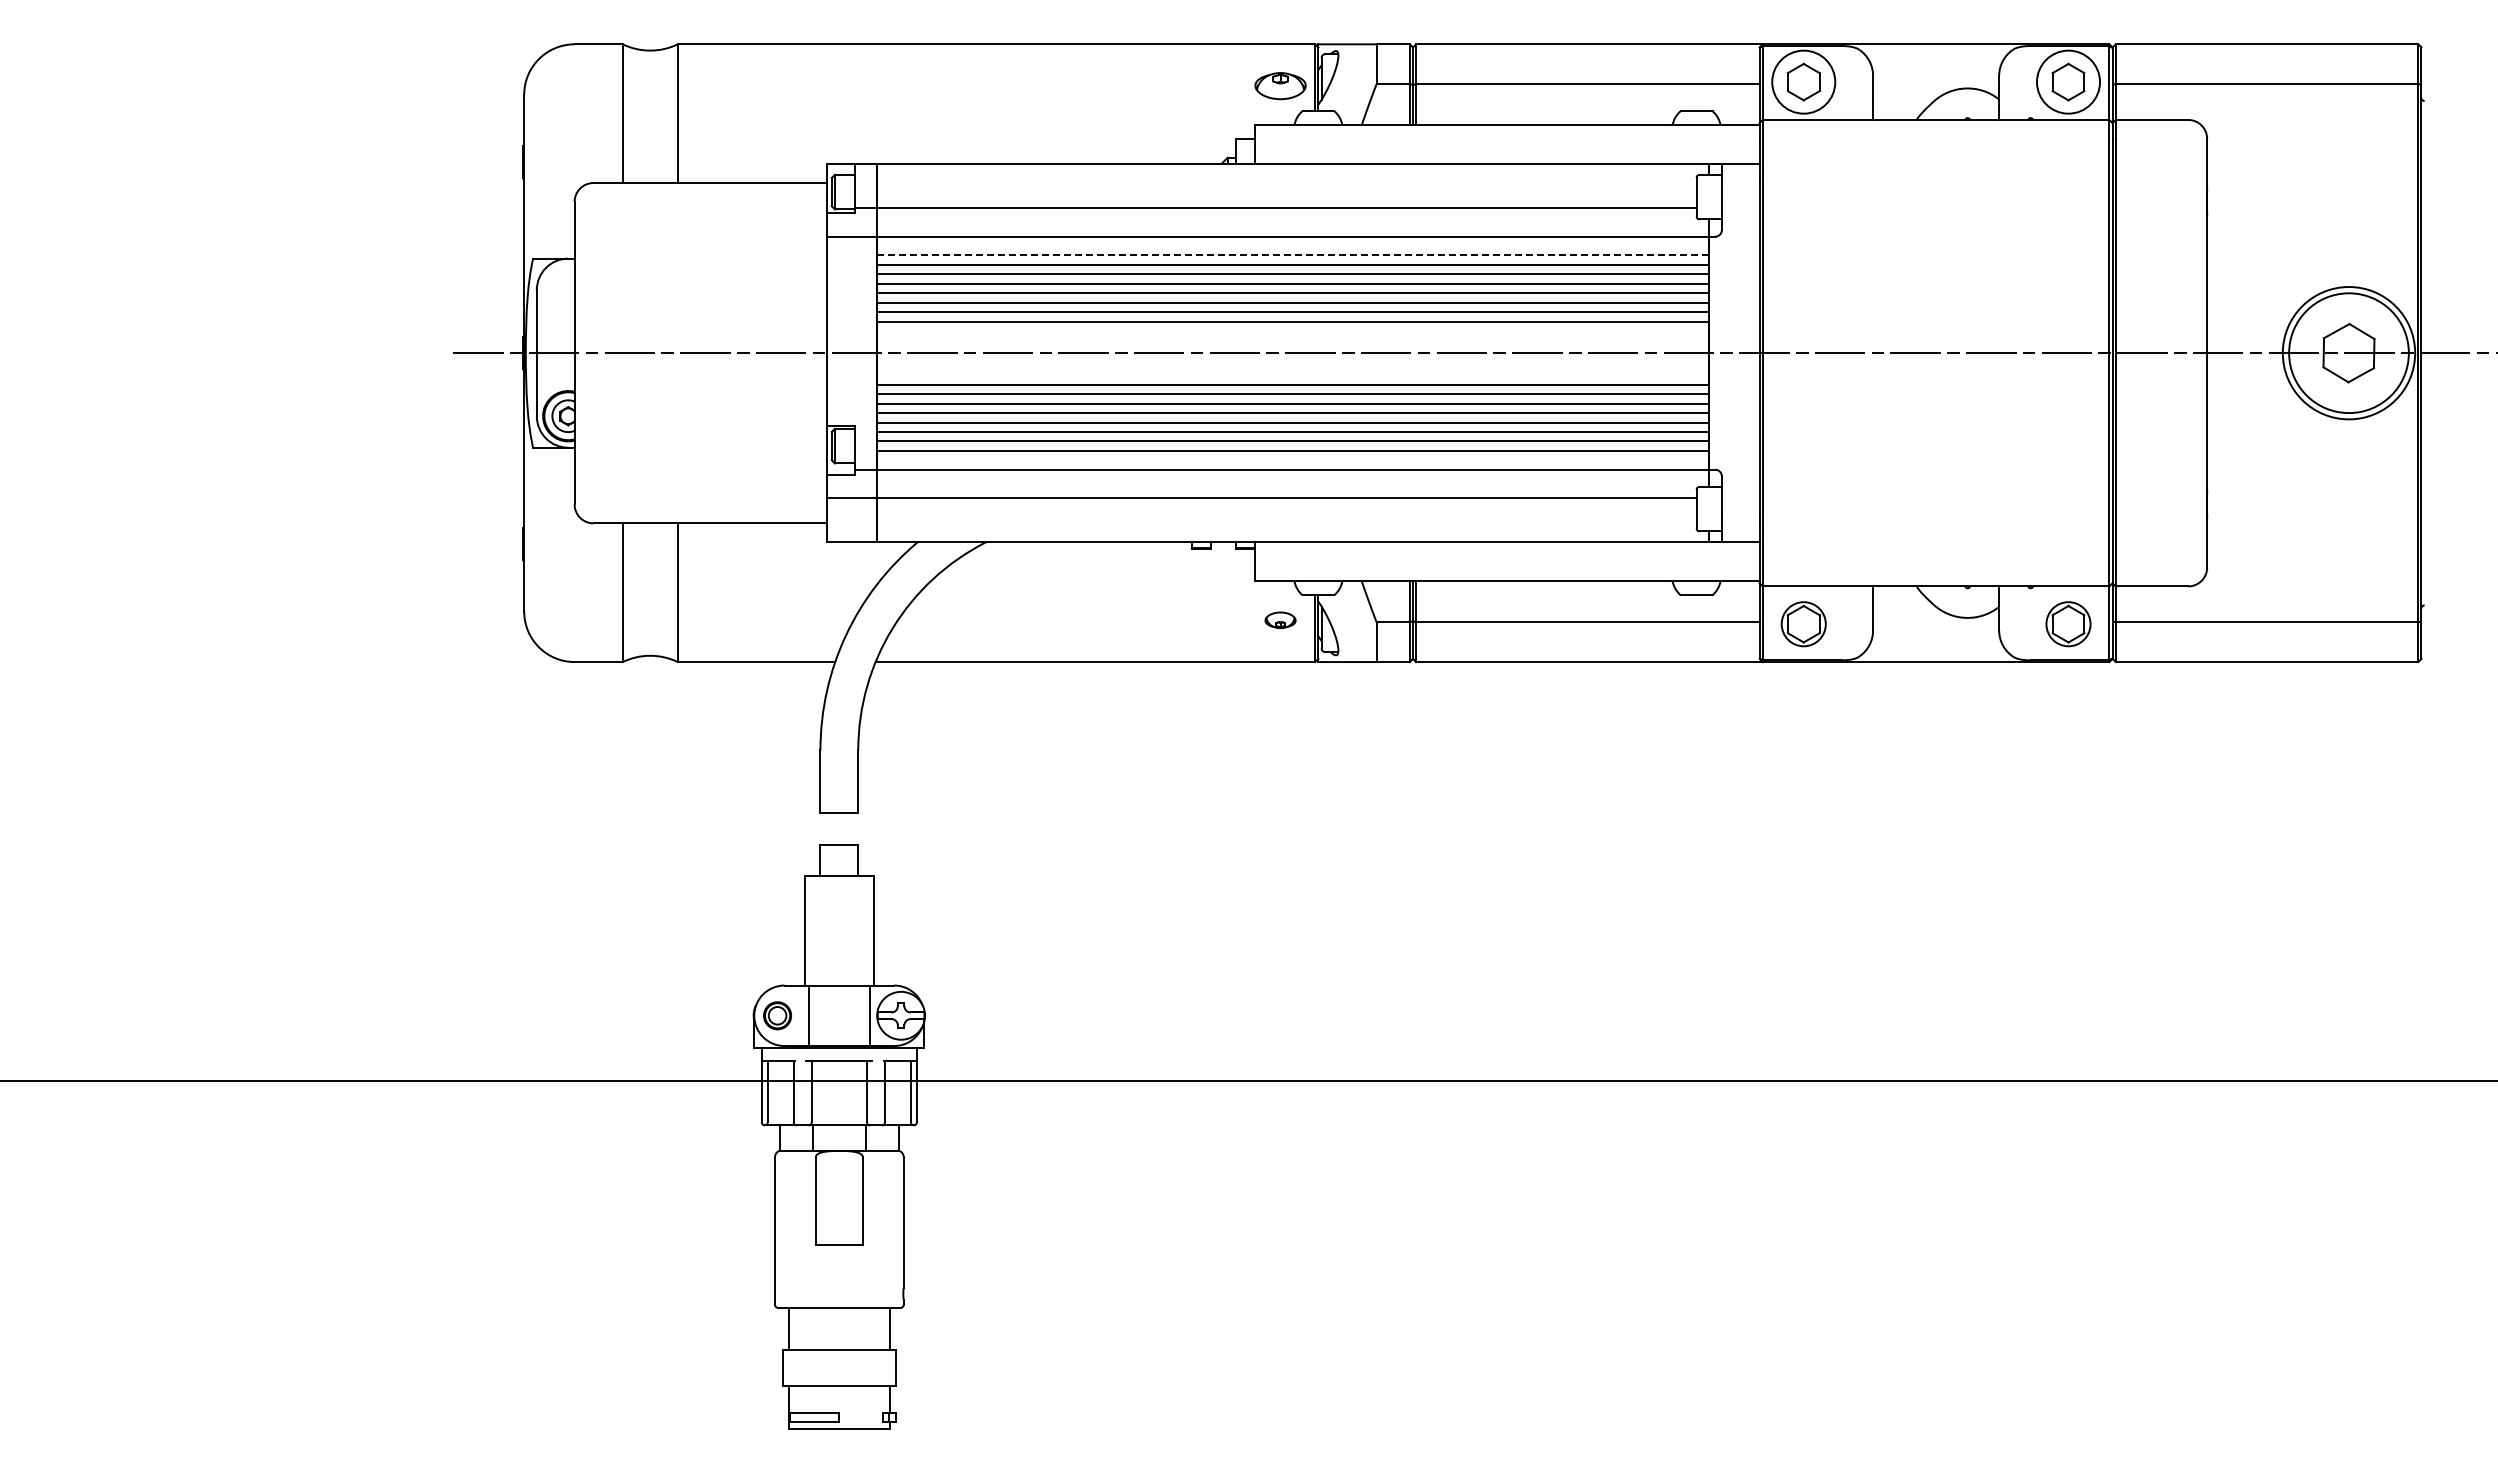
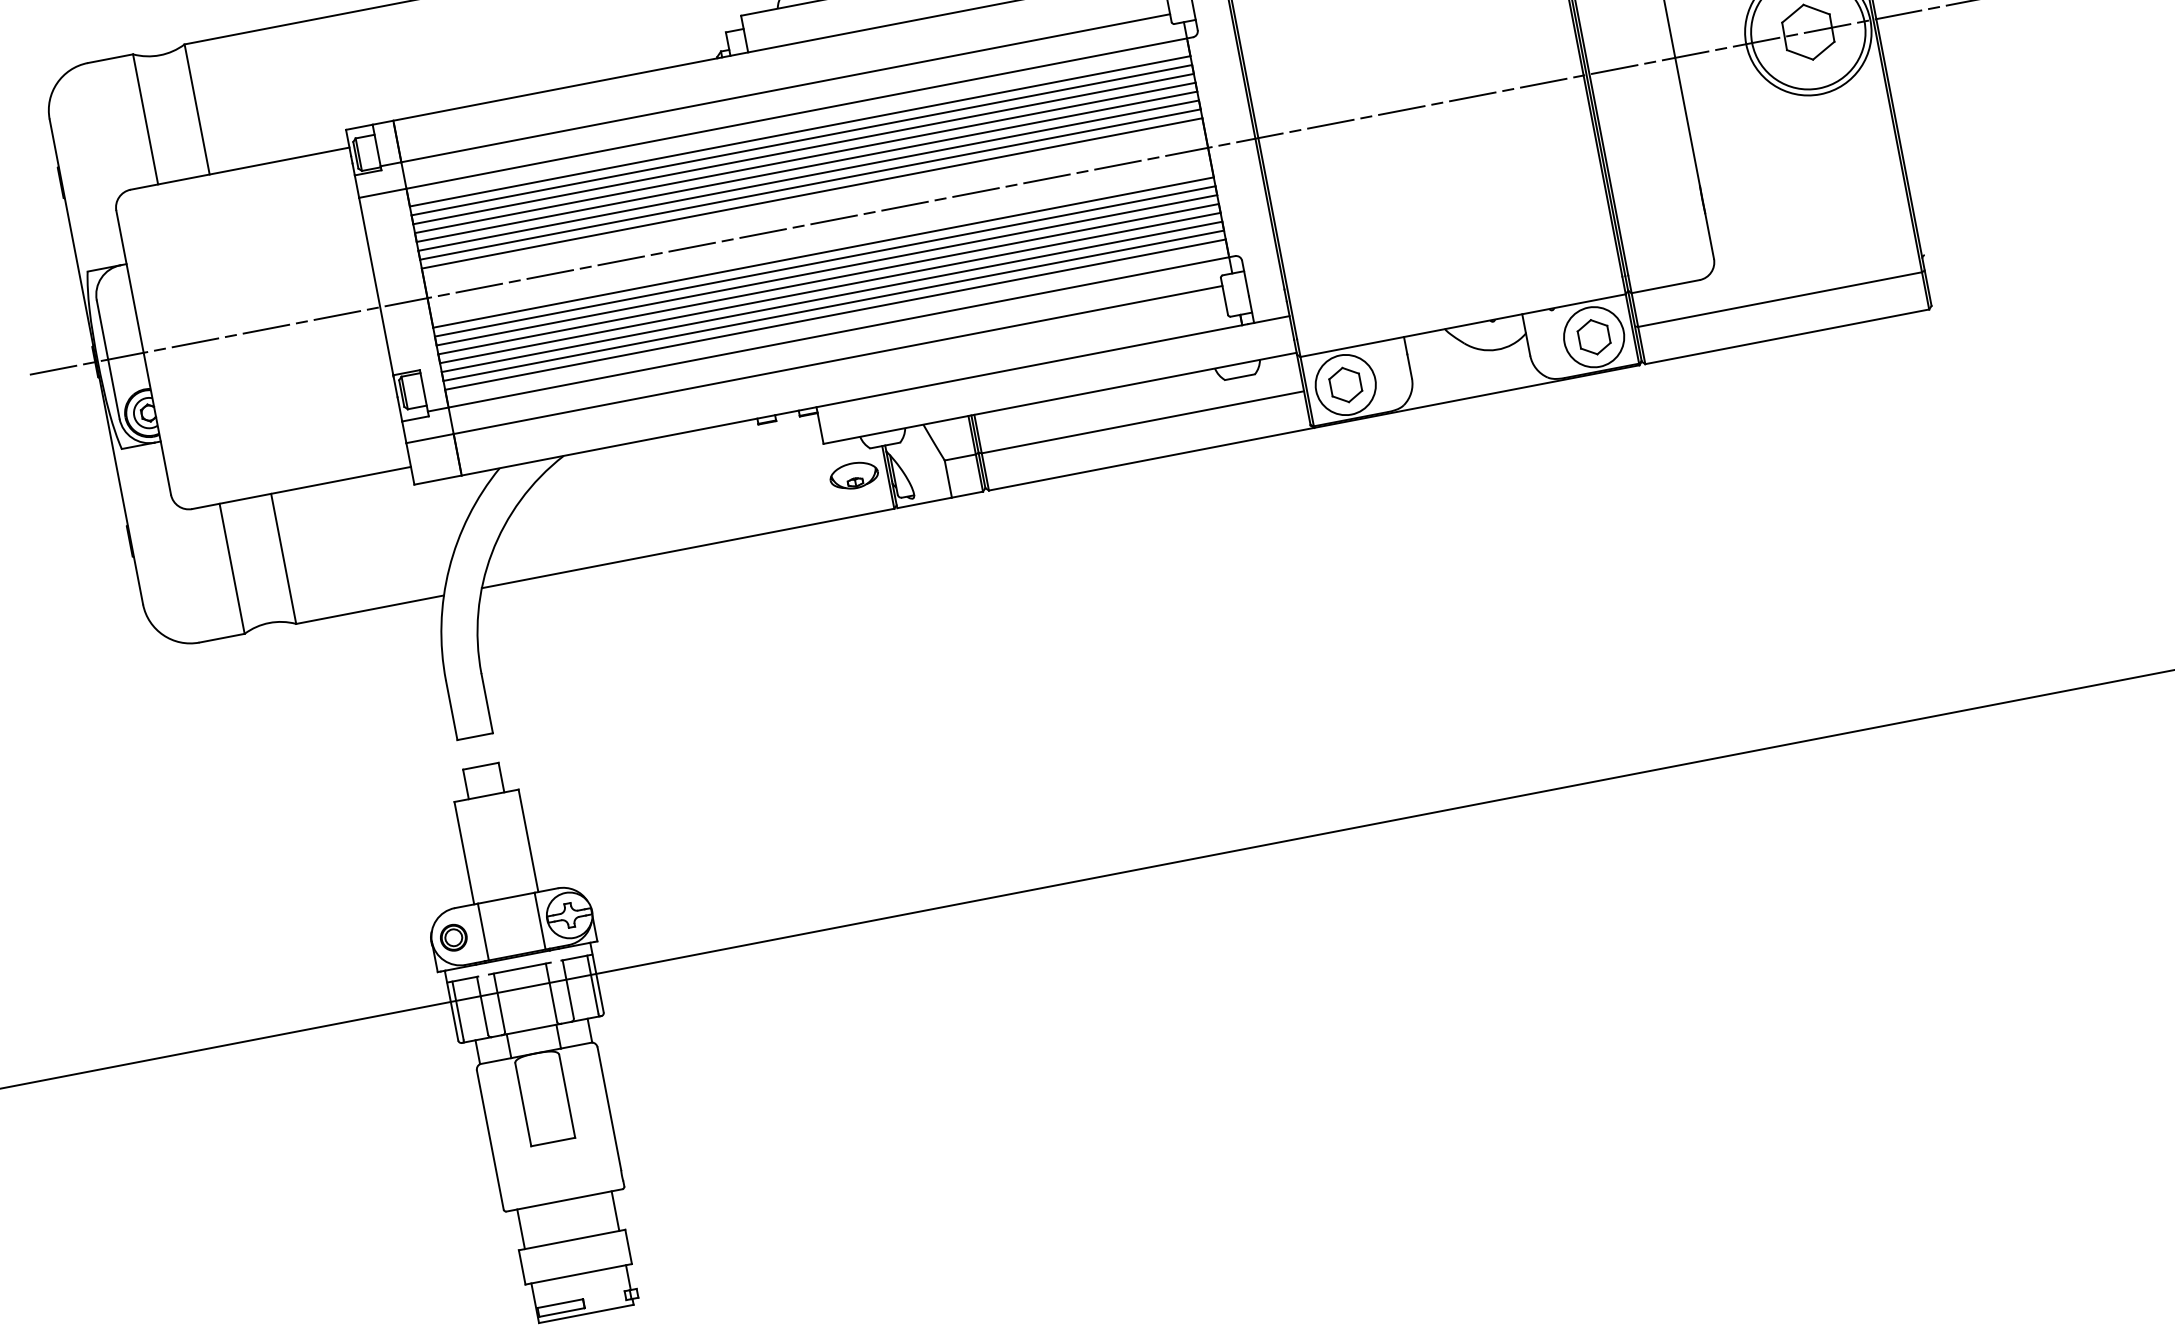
line: (1293, 255) -> (800, 131), dashed -> solid
part: (1280, 620) -> (854, 476), size x1.67
circle: (1803, 623) -> (1345, 384), size x1.43
circle: (2068, 623) -> (1594, 336), size x1.43

